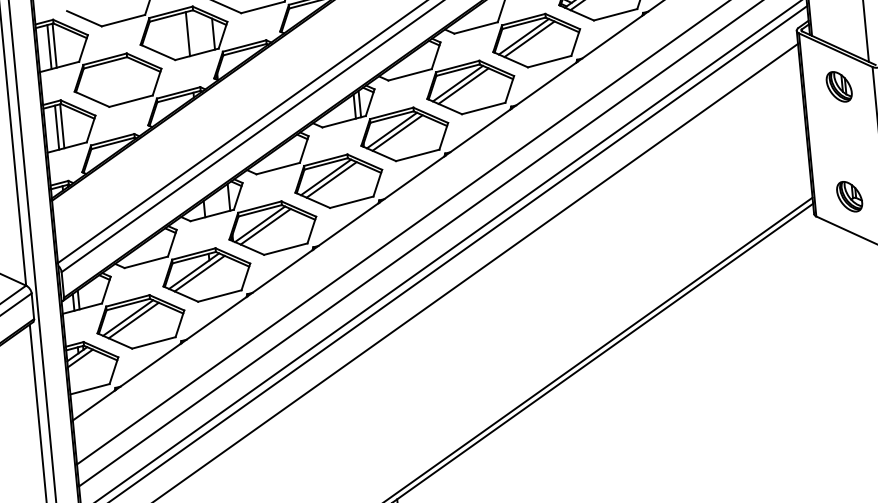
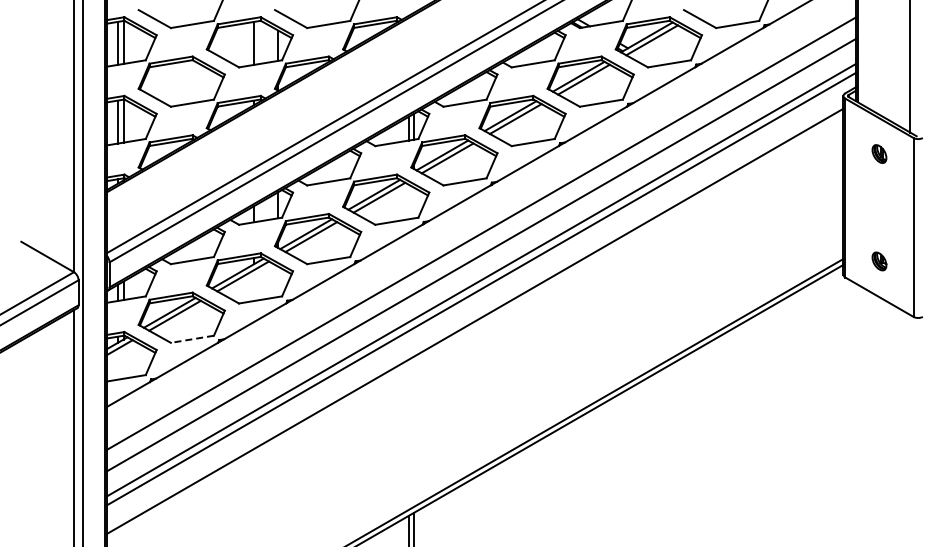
part: (839, 86) -> (879, 153), size x0.6
part: (849, 196) -> (879, 261), size x0.6
line: (153, 343) -> (192, 339), solid -> dashed

